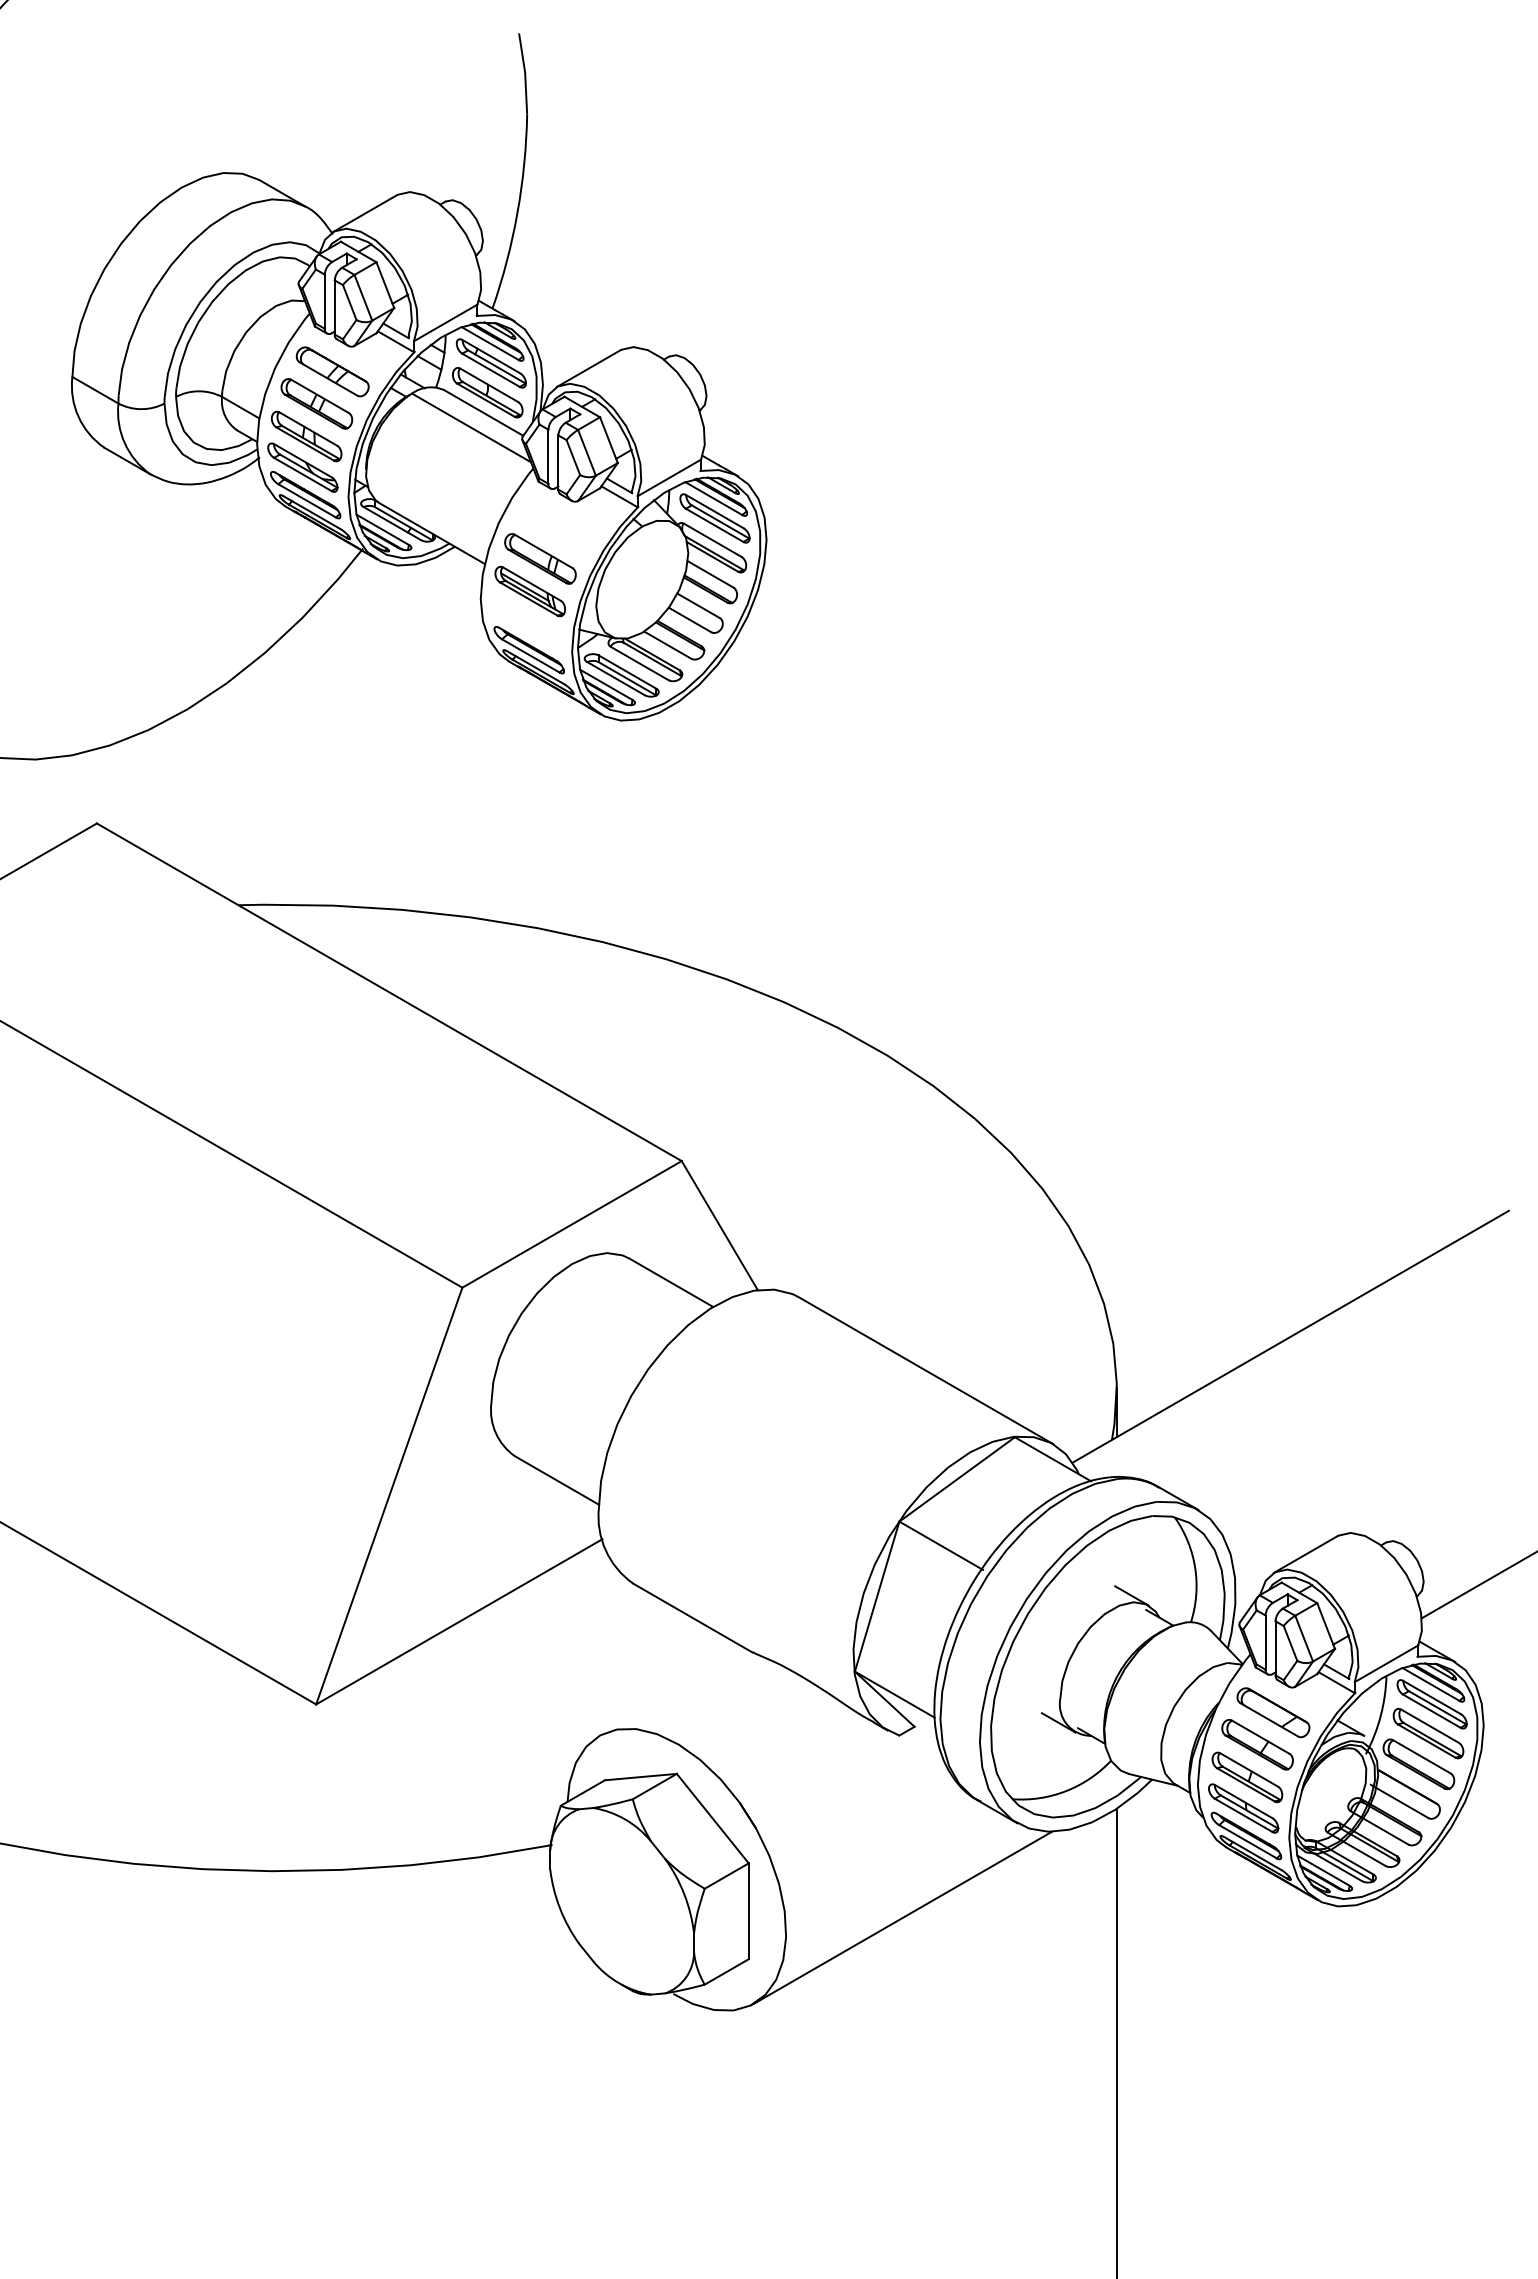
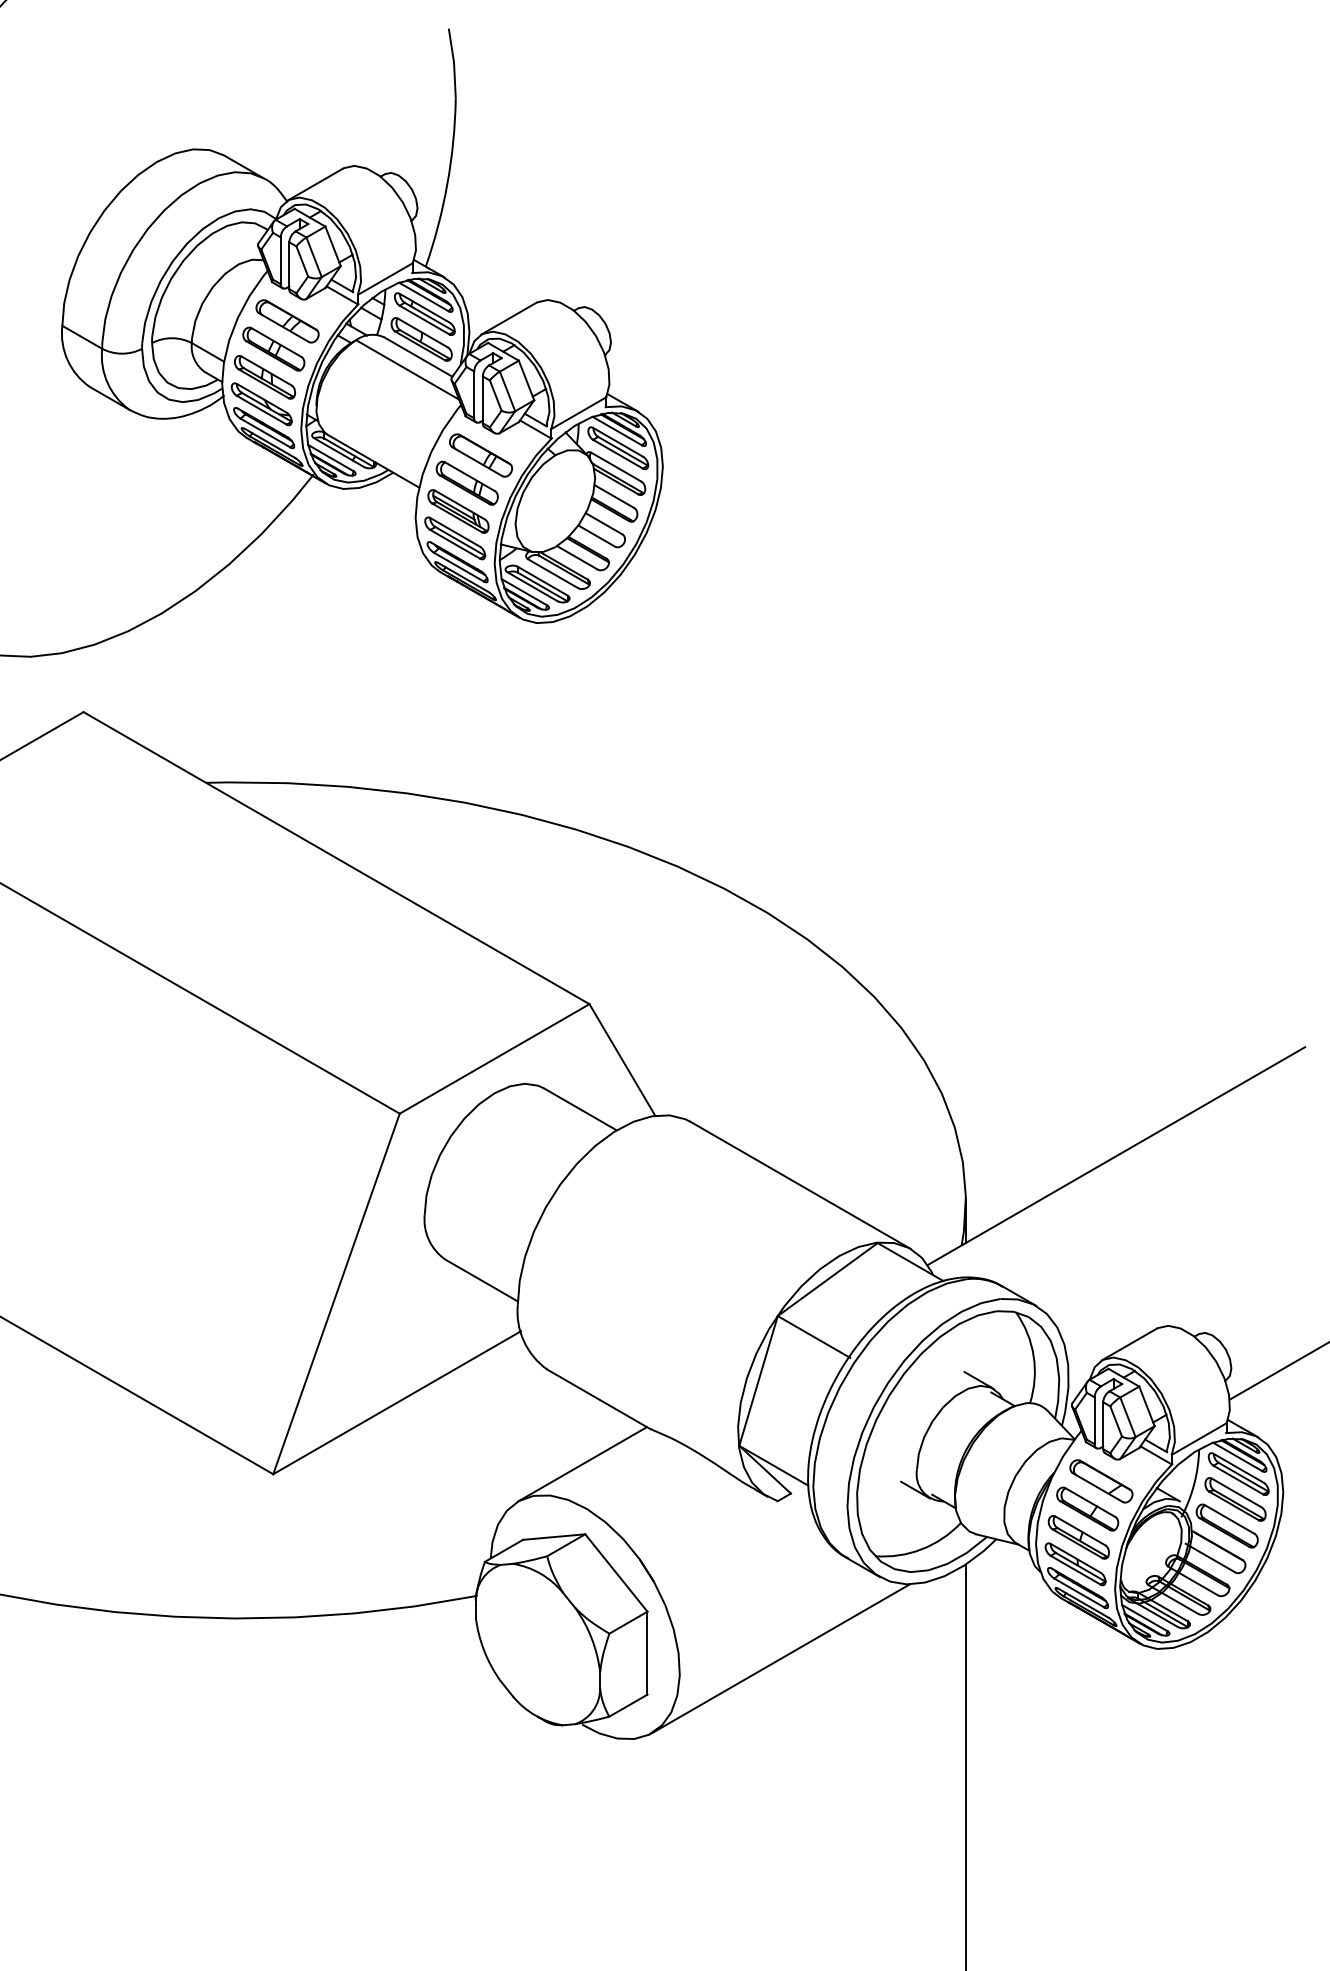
part: (556, 526) -> (481, 455), added
part: (526, 622) -> (455, 538), added
line: (673, 1692) -> (582, 1463), added

